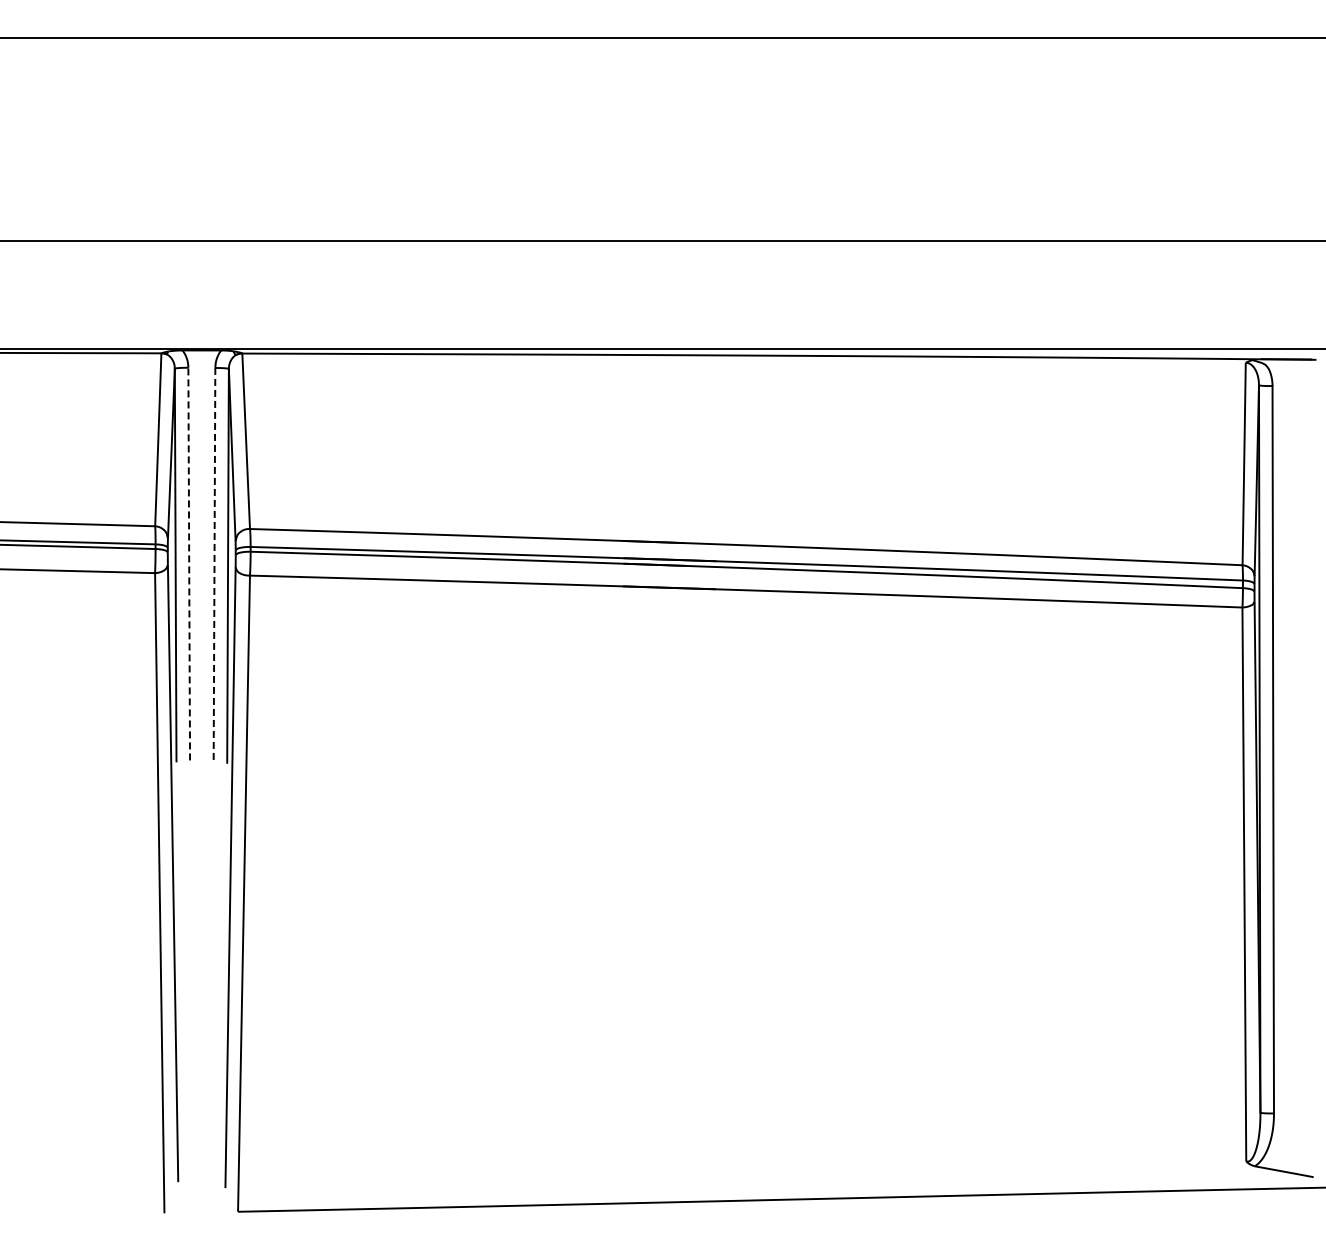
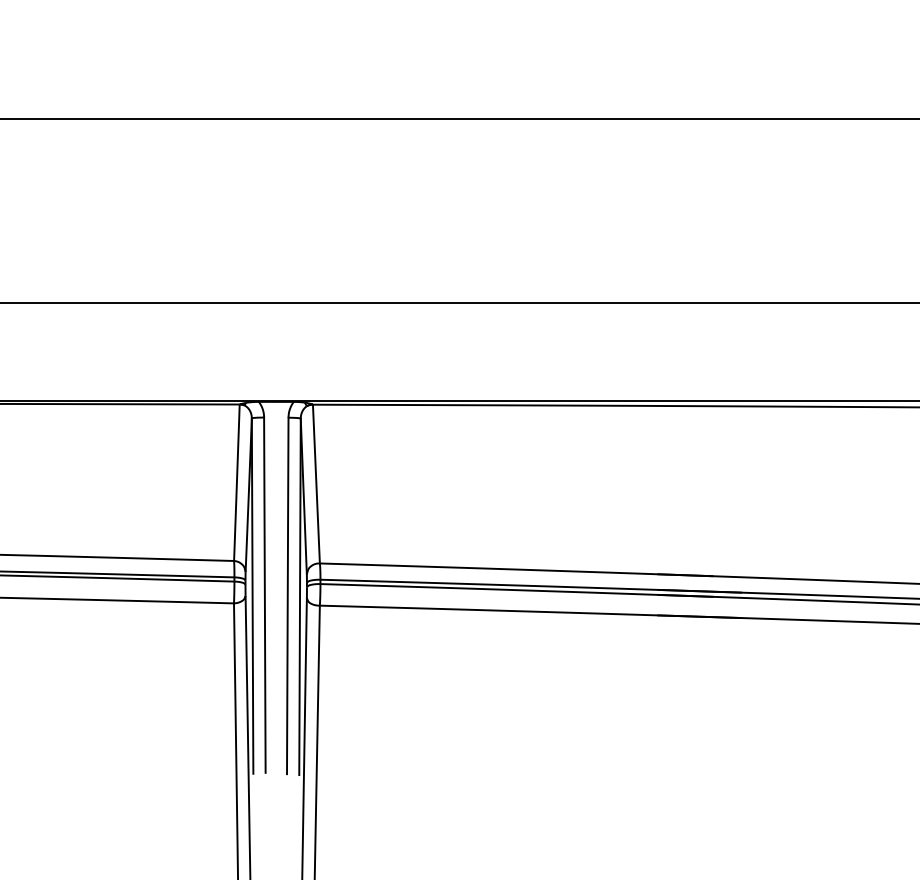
line: (189, 563) -> (265, 594), dashed -> solid
line: (214, 564) -> (287, 595), dashed -> solid

